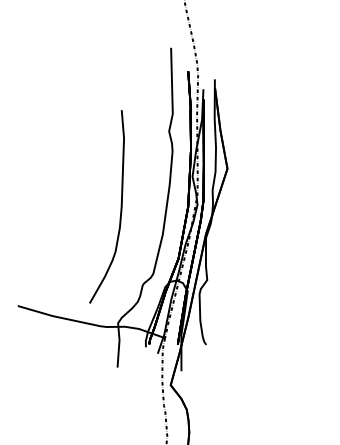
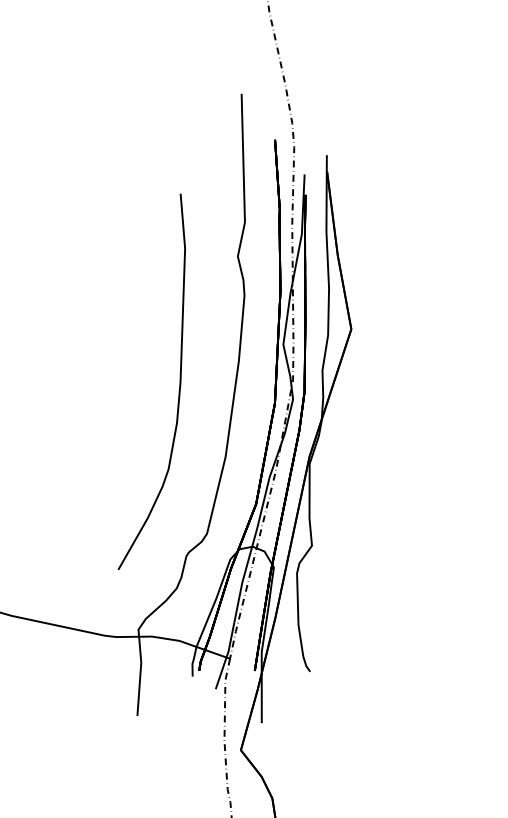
curve: (120, 206) -> (178, 381), moved

